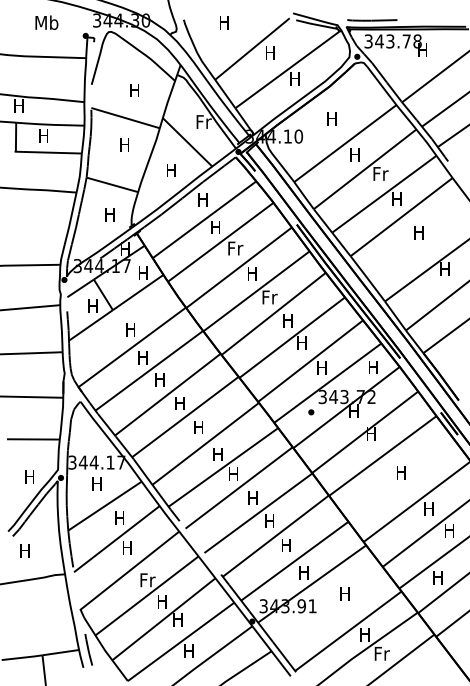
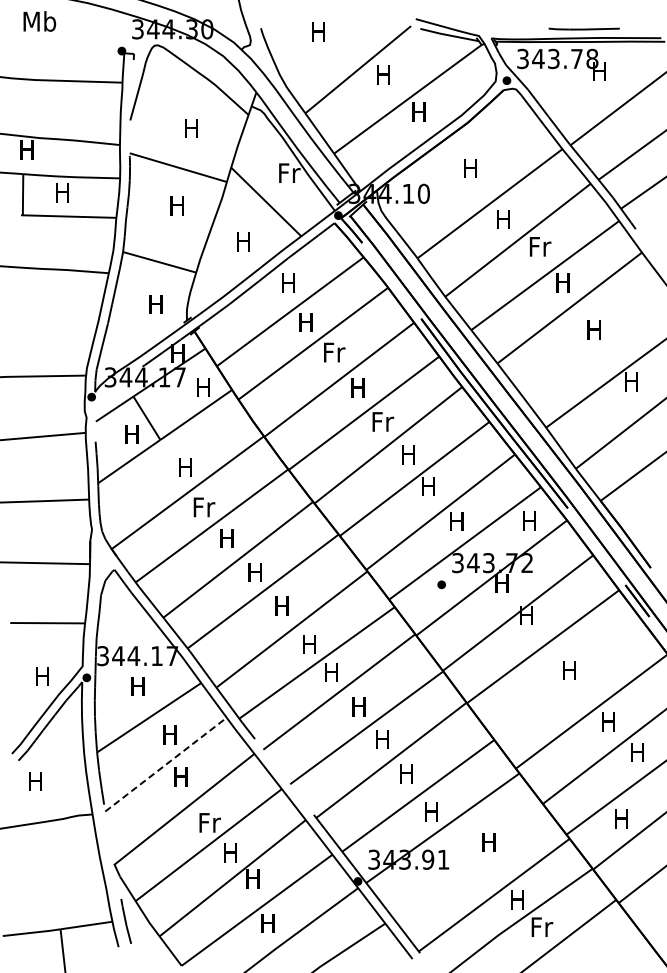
line: (371, 19) -> (583, 28), moved
text: (46, 22) -> (39, 21), moved
text: (144, 357) -> (204, 507), H -> Fr
line: (117, 539) -> (166, 764), solid -> dashed

